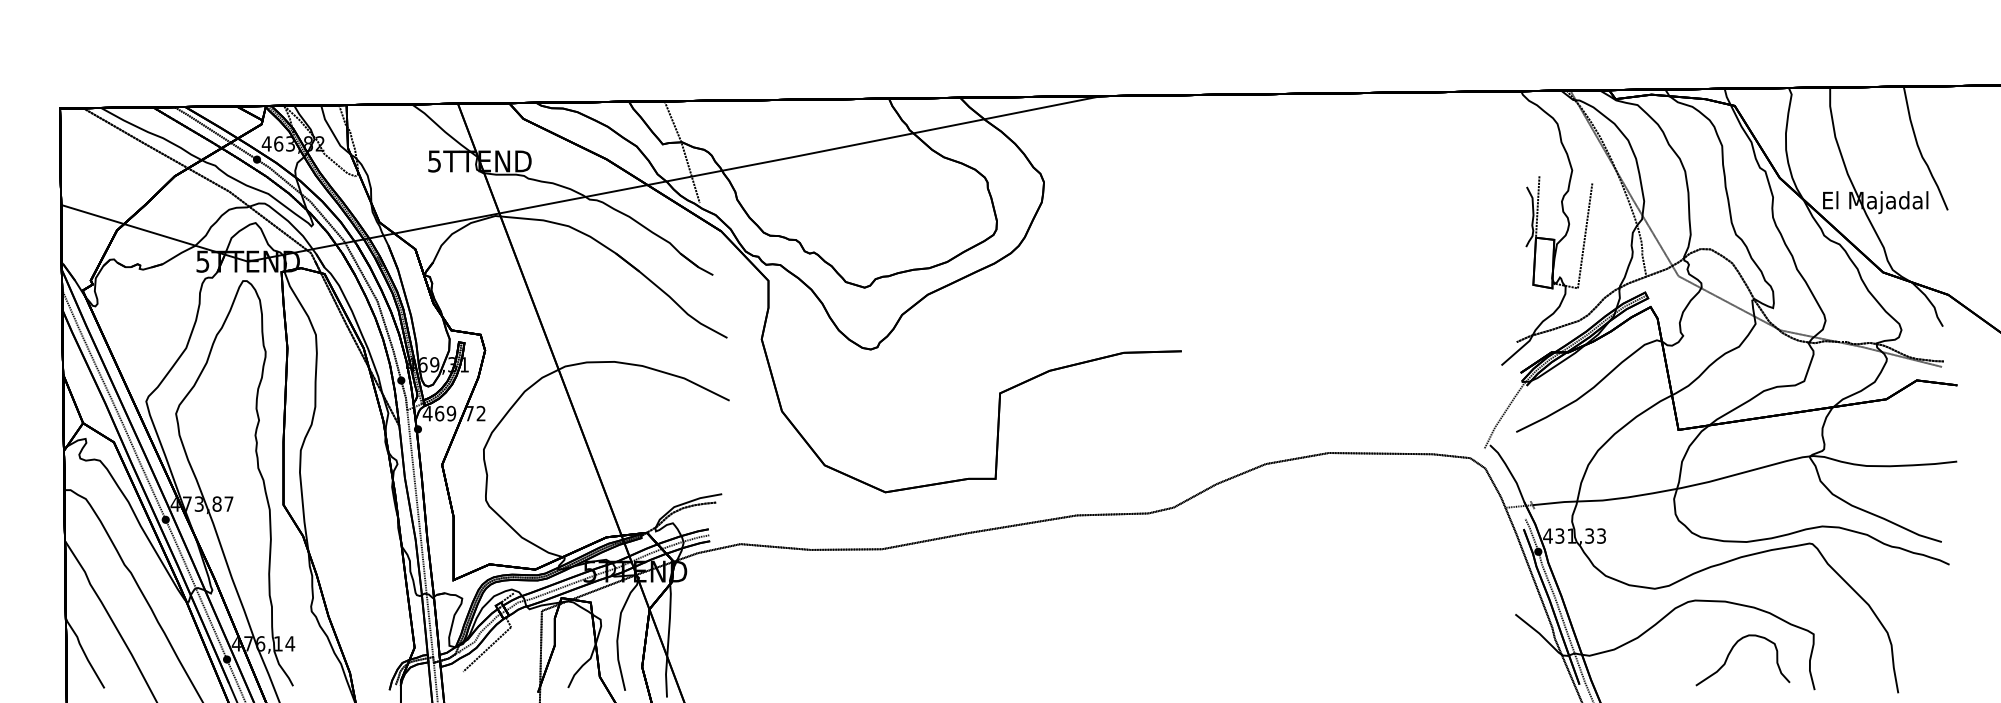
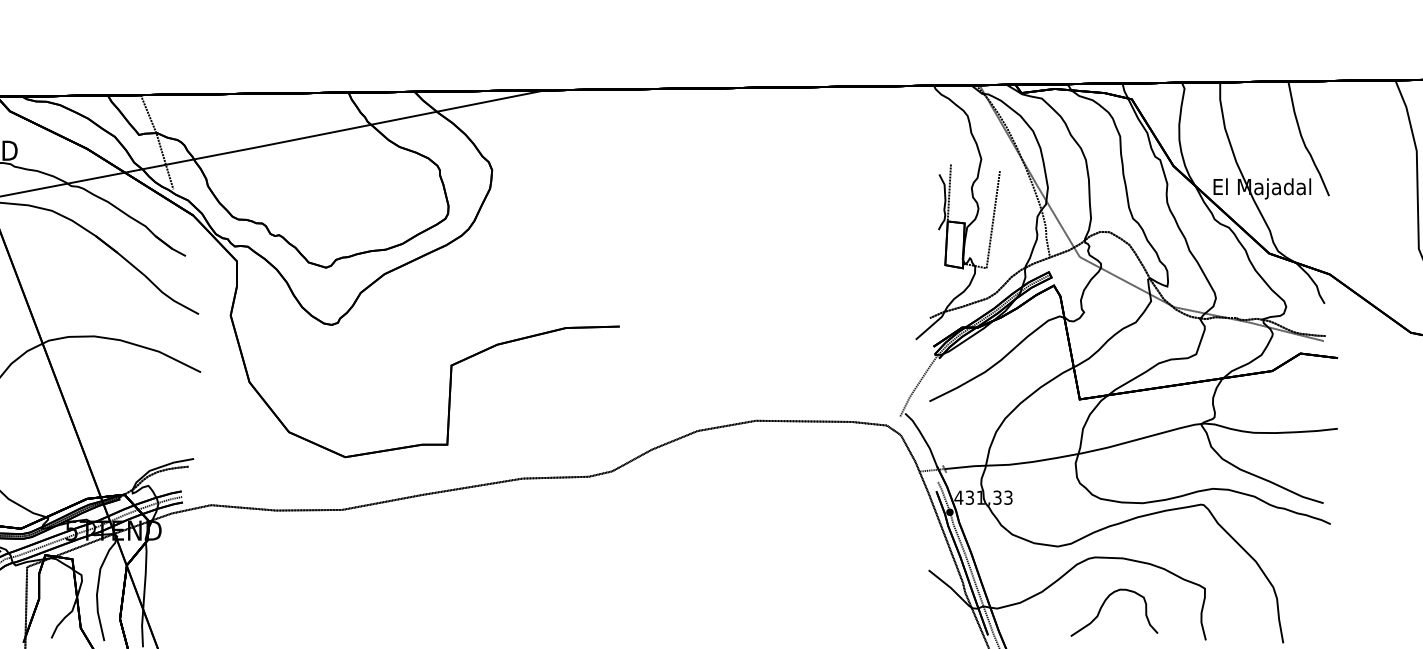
curve: (1730, 653) -> (1102, 606), moved

